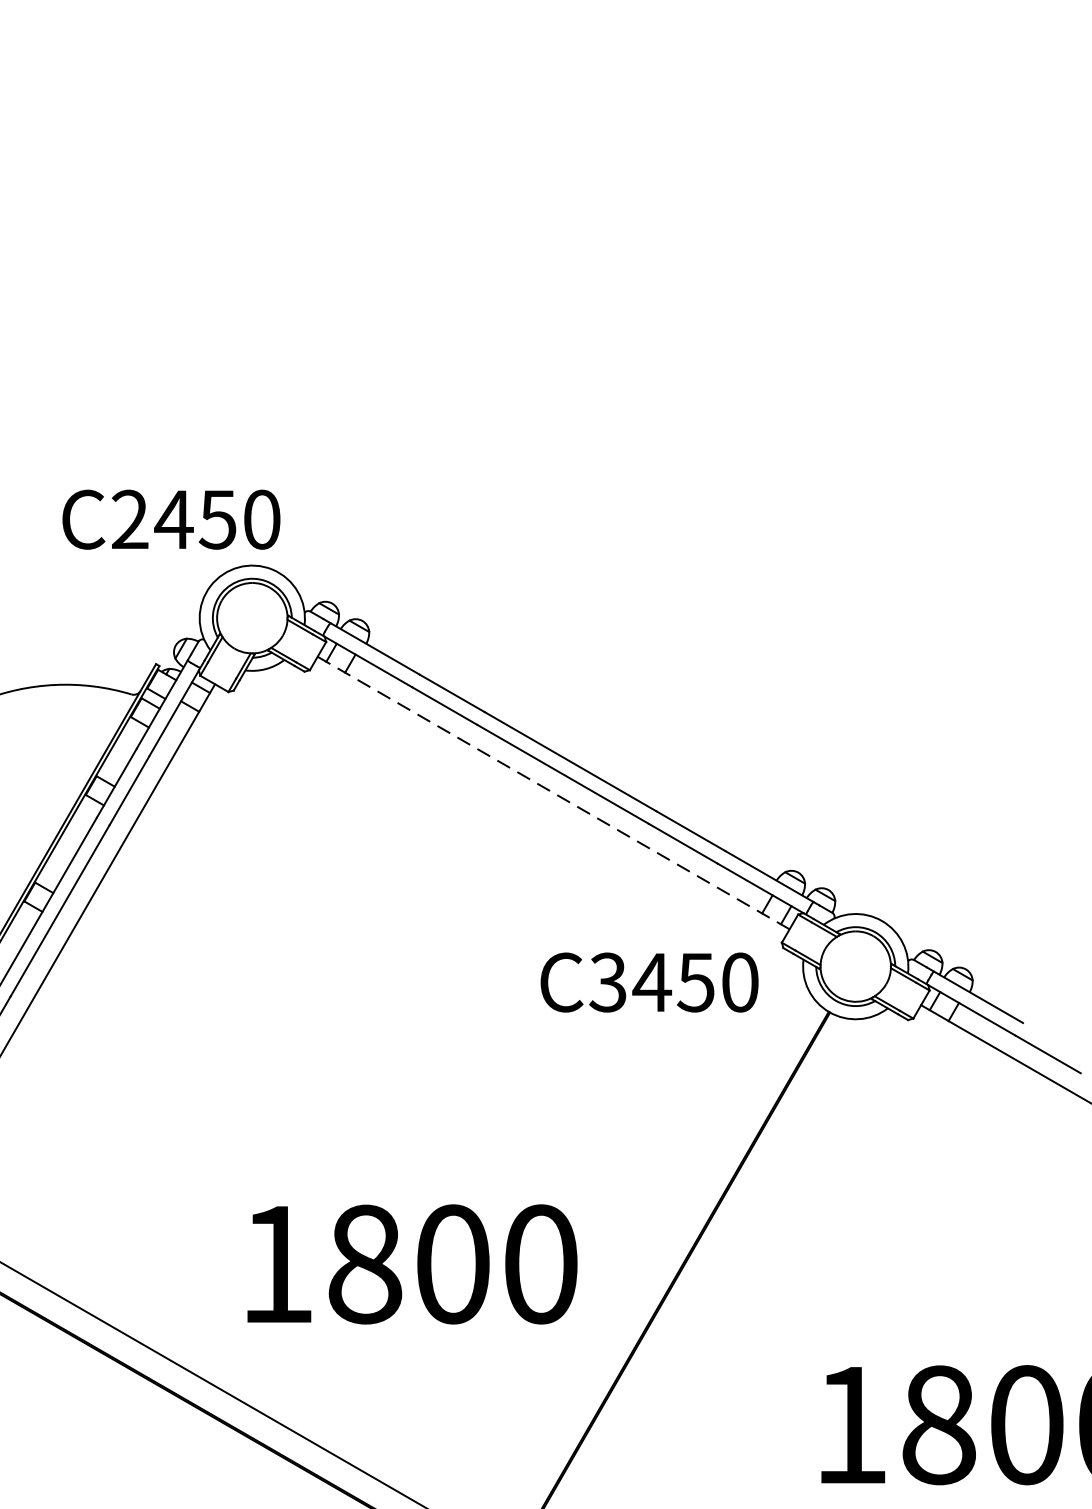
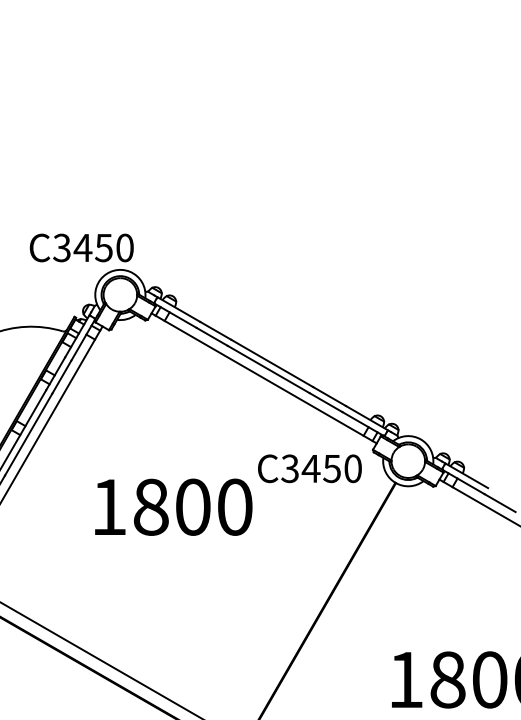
text: (128, 520) -> (61, 248), C2450 -> C3450
line: (554, 793) -> (264, 378), dashed -> solid
text: (411, 1262) -> (173, 506), moved

